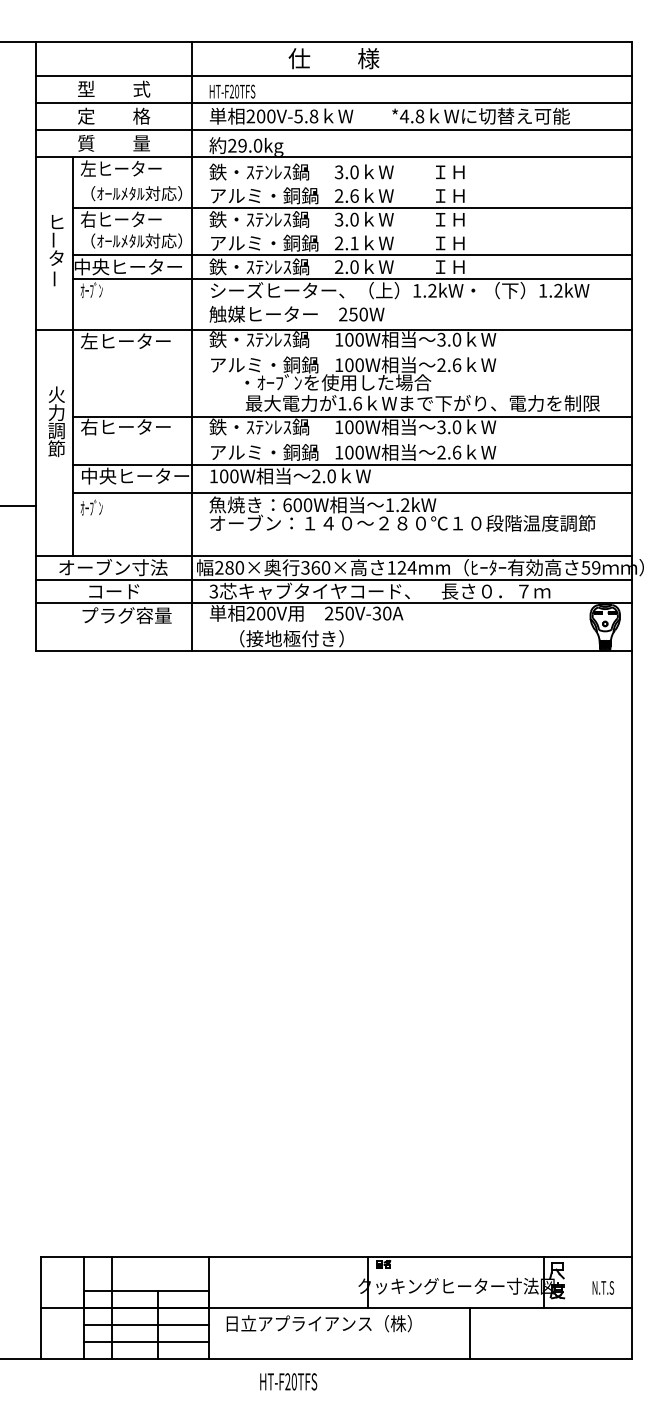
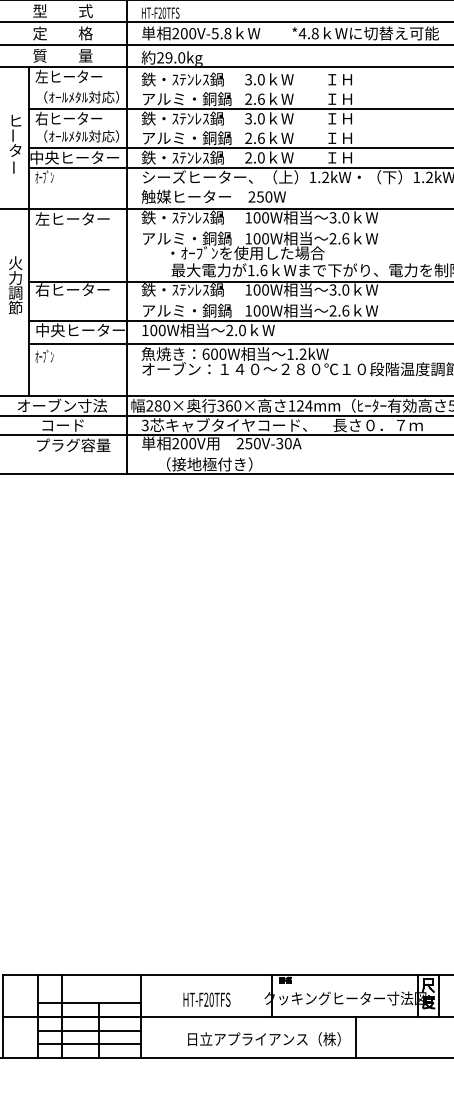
text: (354, 243) -> (261, 138), 2.1 -> 2.6
line: (569, 1282) -> (438, 995), added
text: (318, 1323) -> (263, 1039), moved
text: (288, 1381) -> (206, 999), moved

